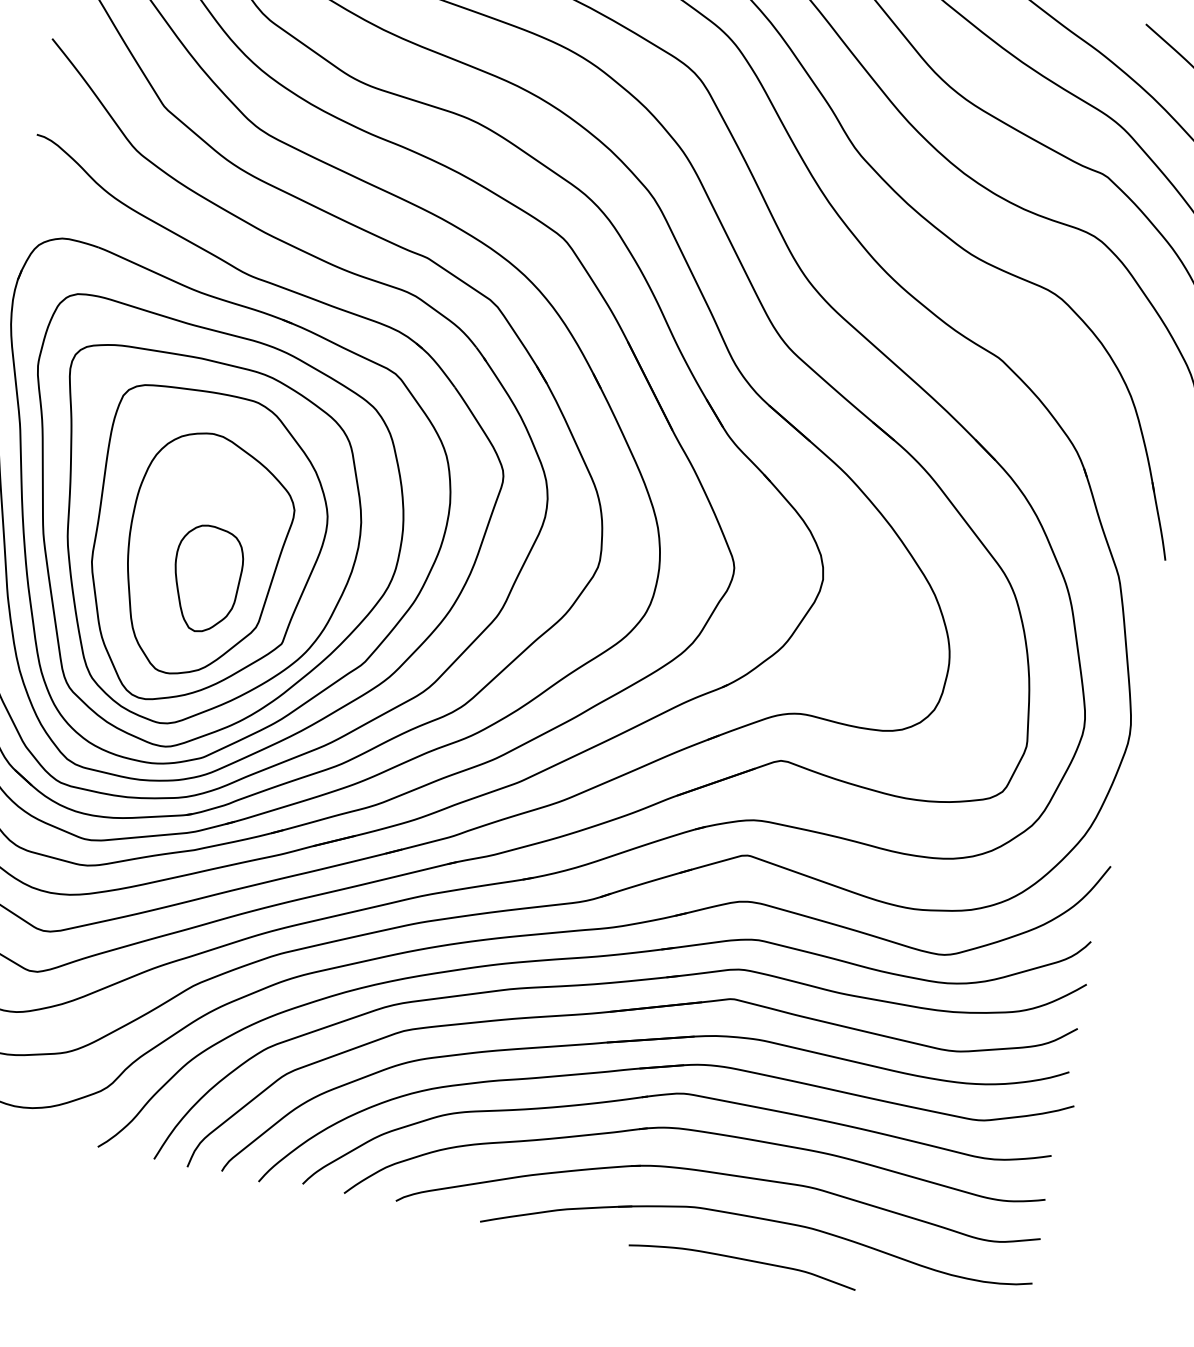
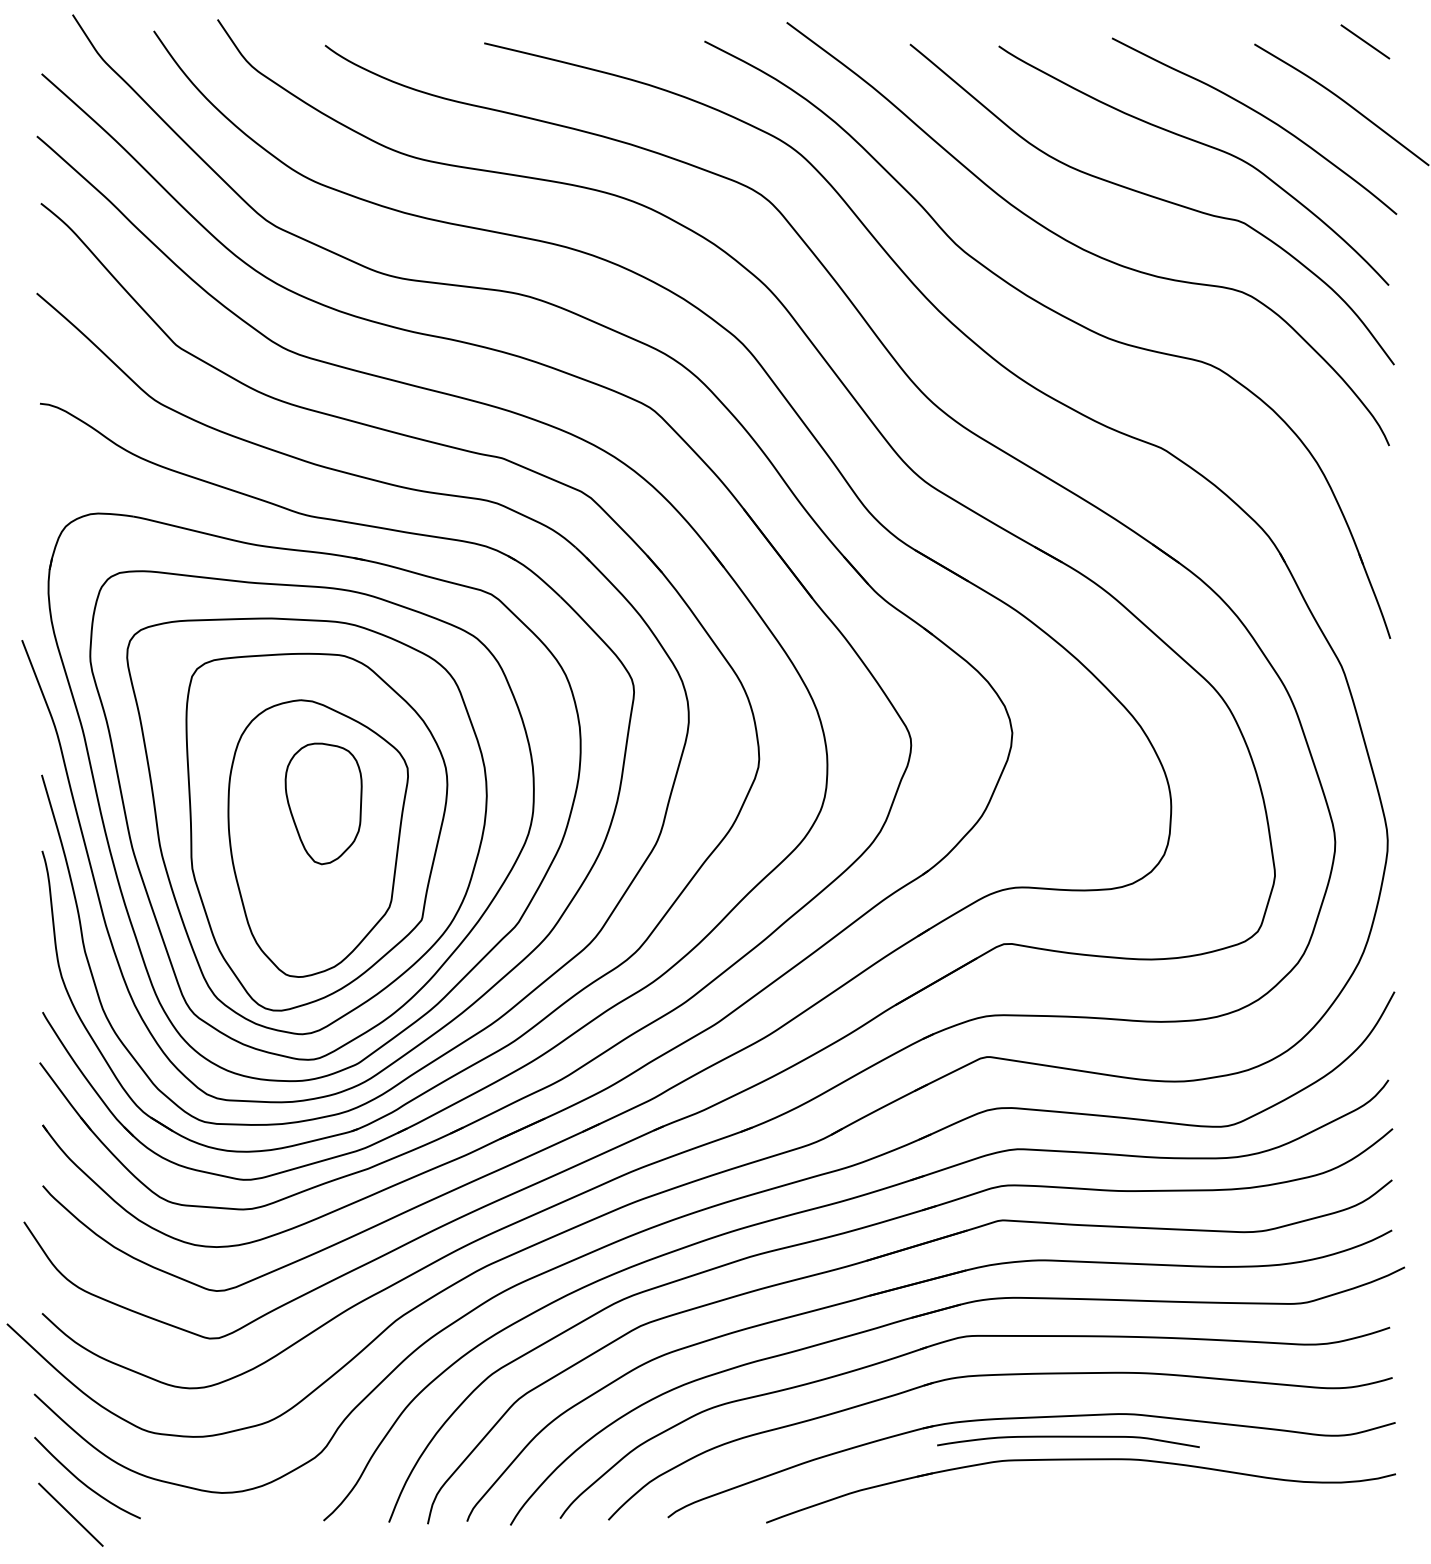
part: (206, 578) -> (323, 803), moved
curve: (743, 1260) -> (1068, 1437), moved

